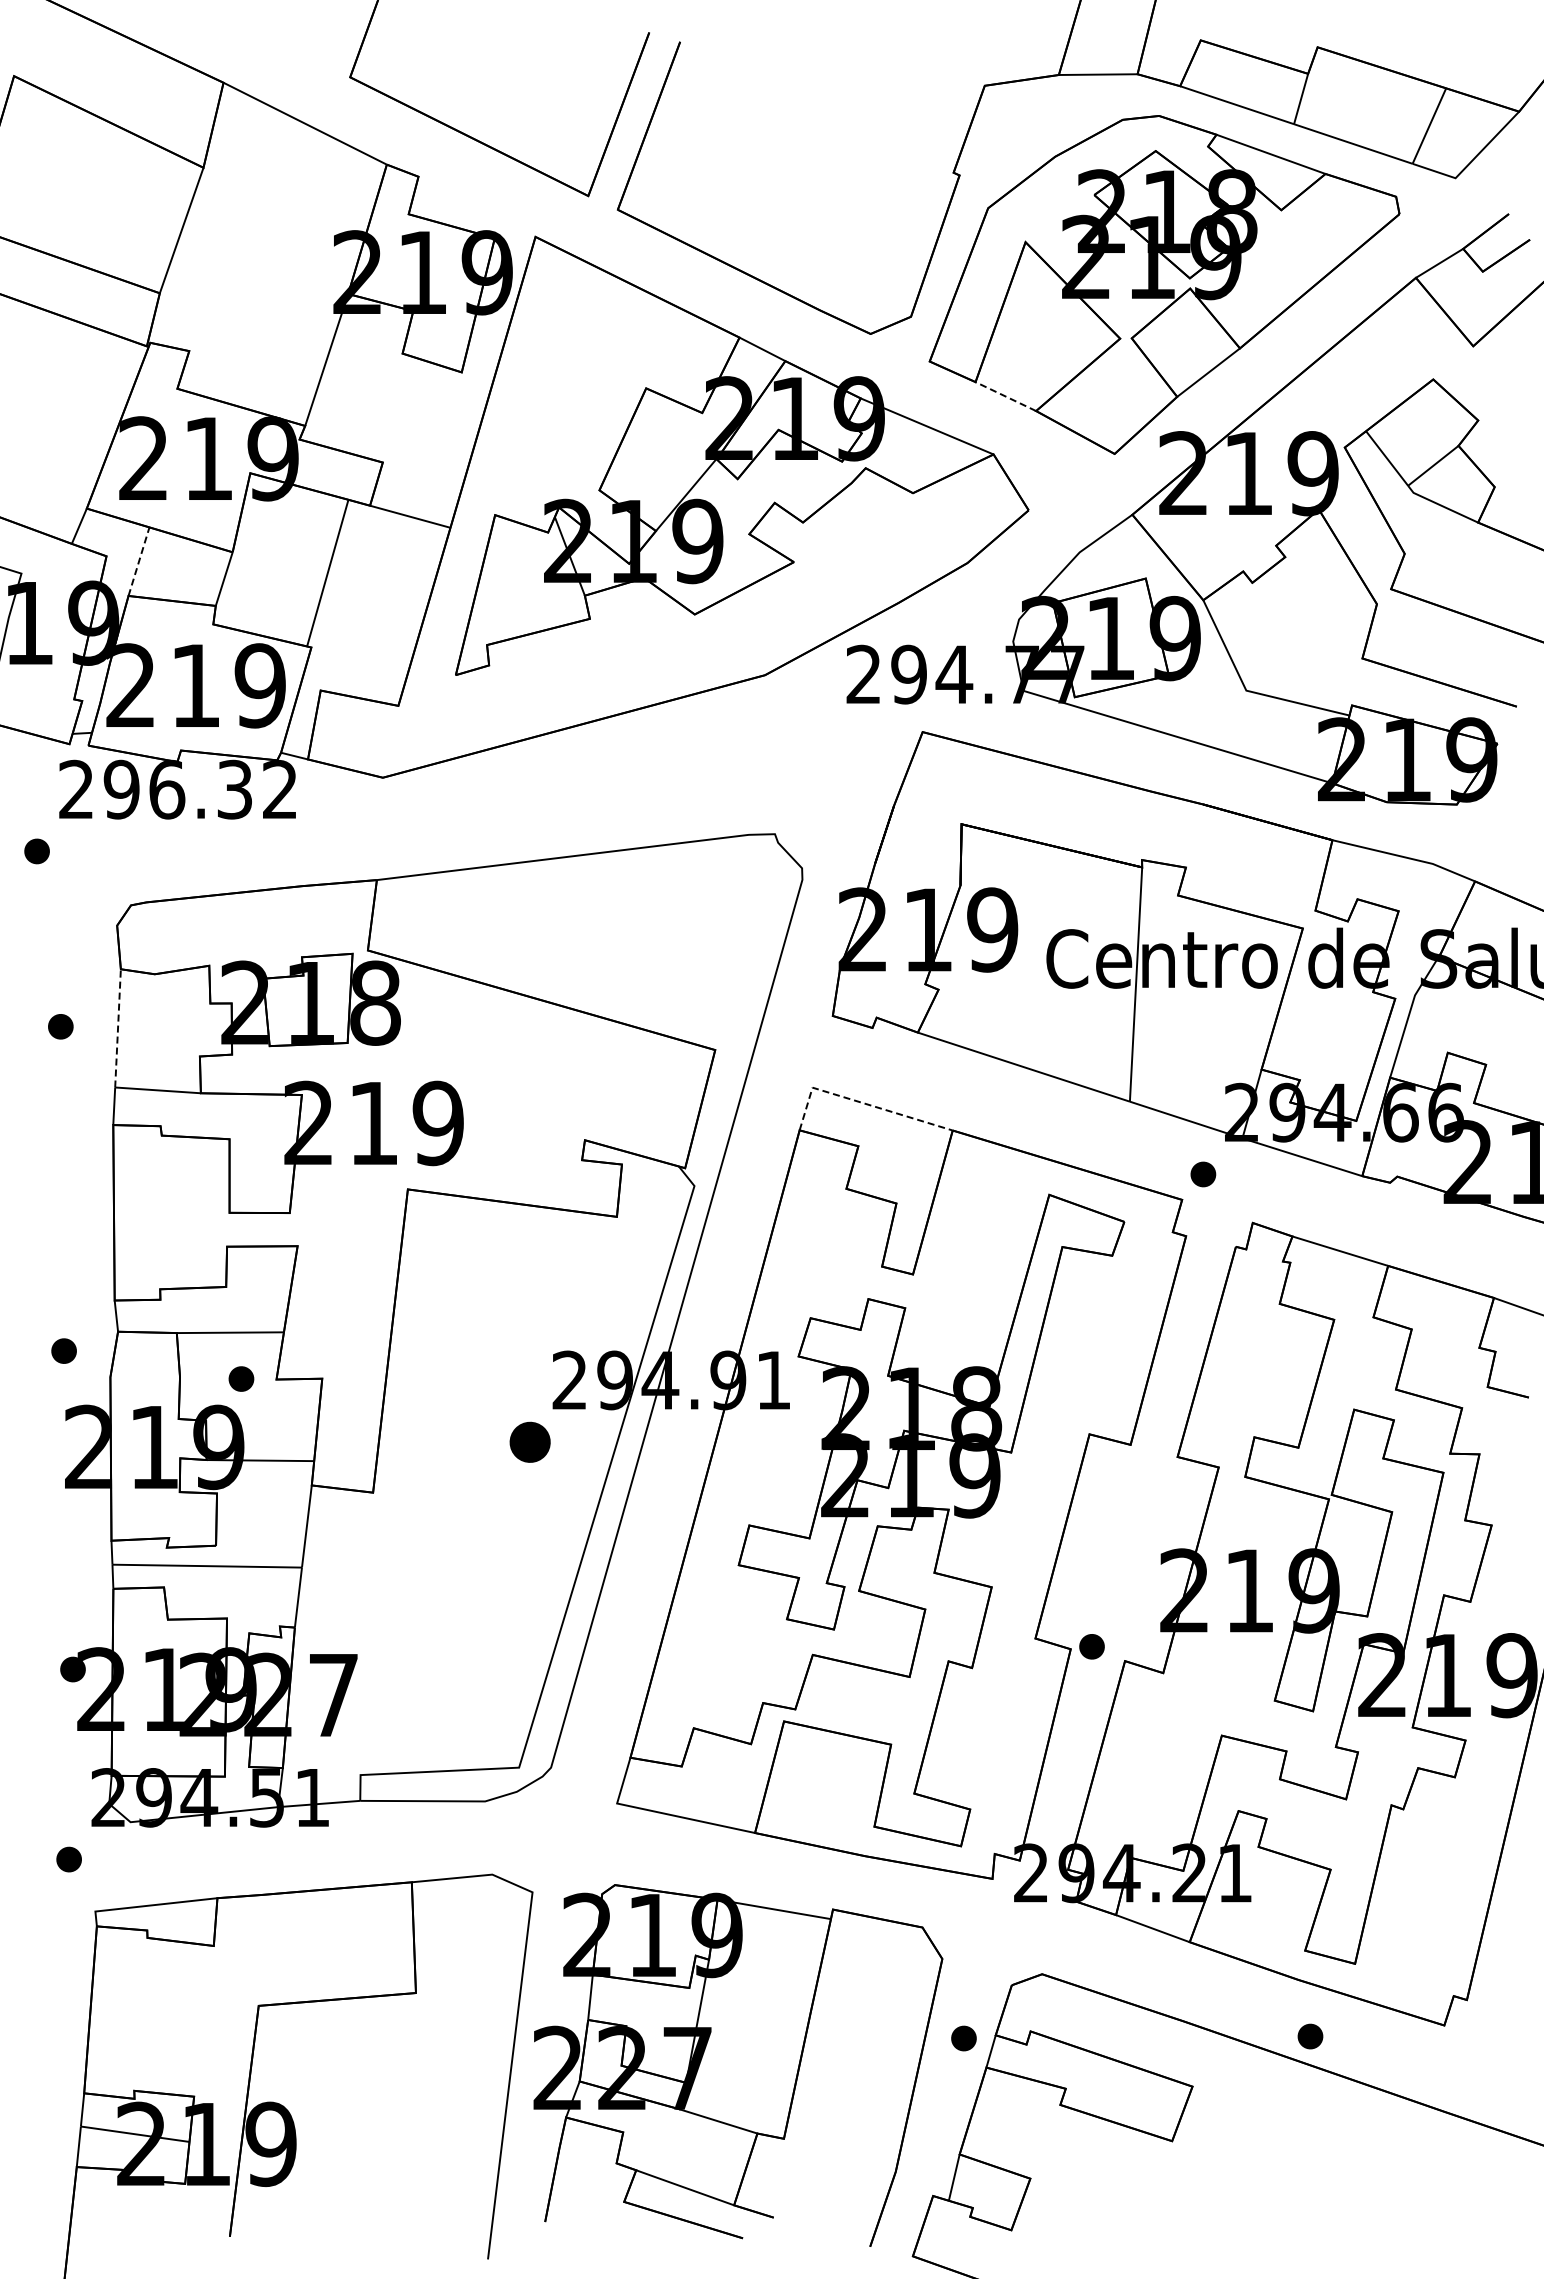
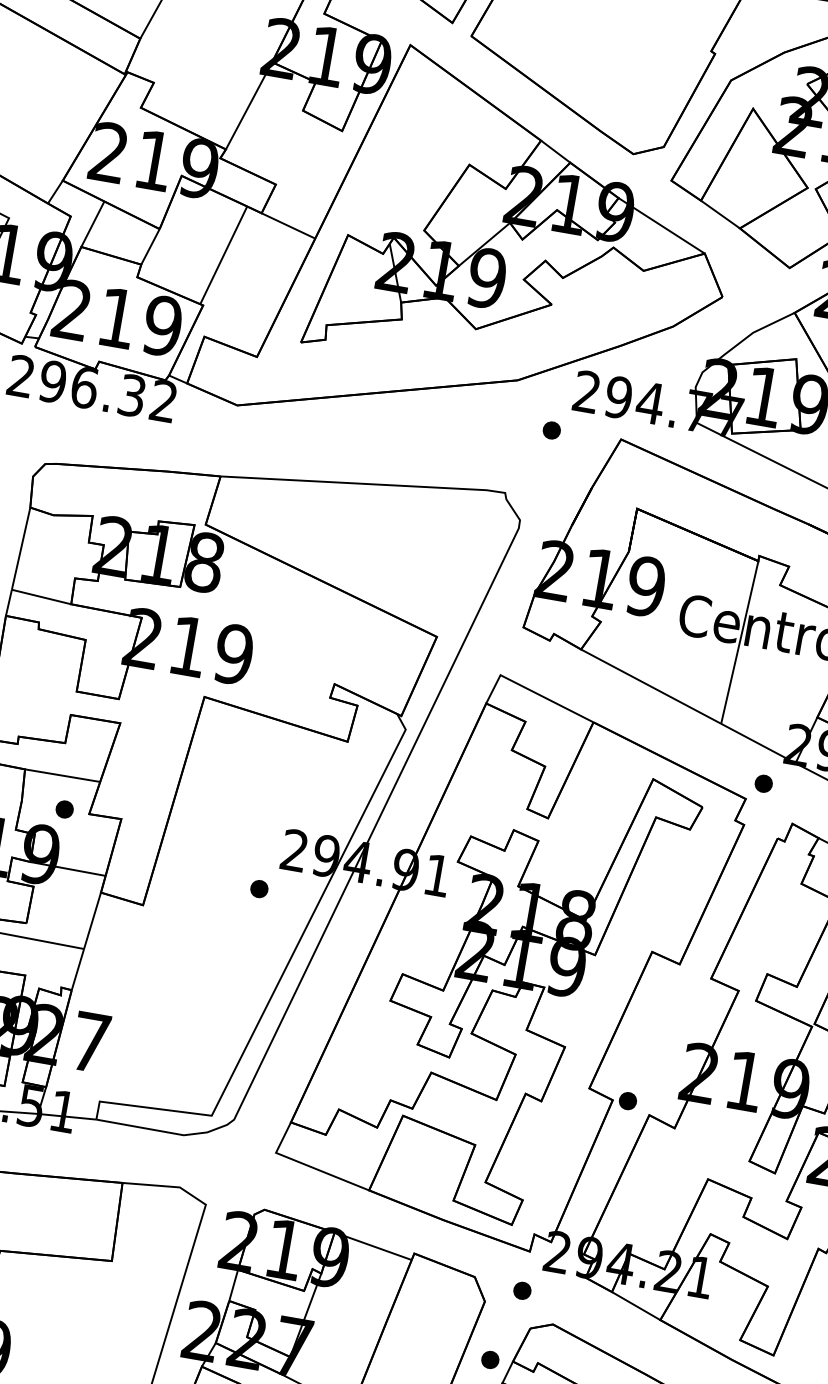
line: (1005, 396) -> (720, 214), dashed -> solid
line: (139, 561) -> (93, 224), dashed -> solid
part: (824, 736) -> (551, 430), added
line: (118, 1027) -> (21, 548), dashed -> solid
line: (861, 1102) -> (533, 691), dashed -> solid
part: (530, 1441) -> (259, 888), size x0.62
part: (991, 1934) -> (522, 1290), added

